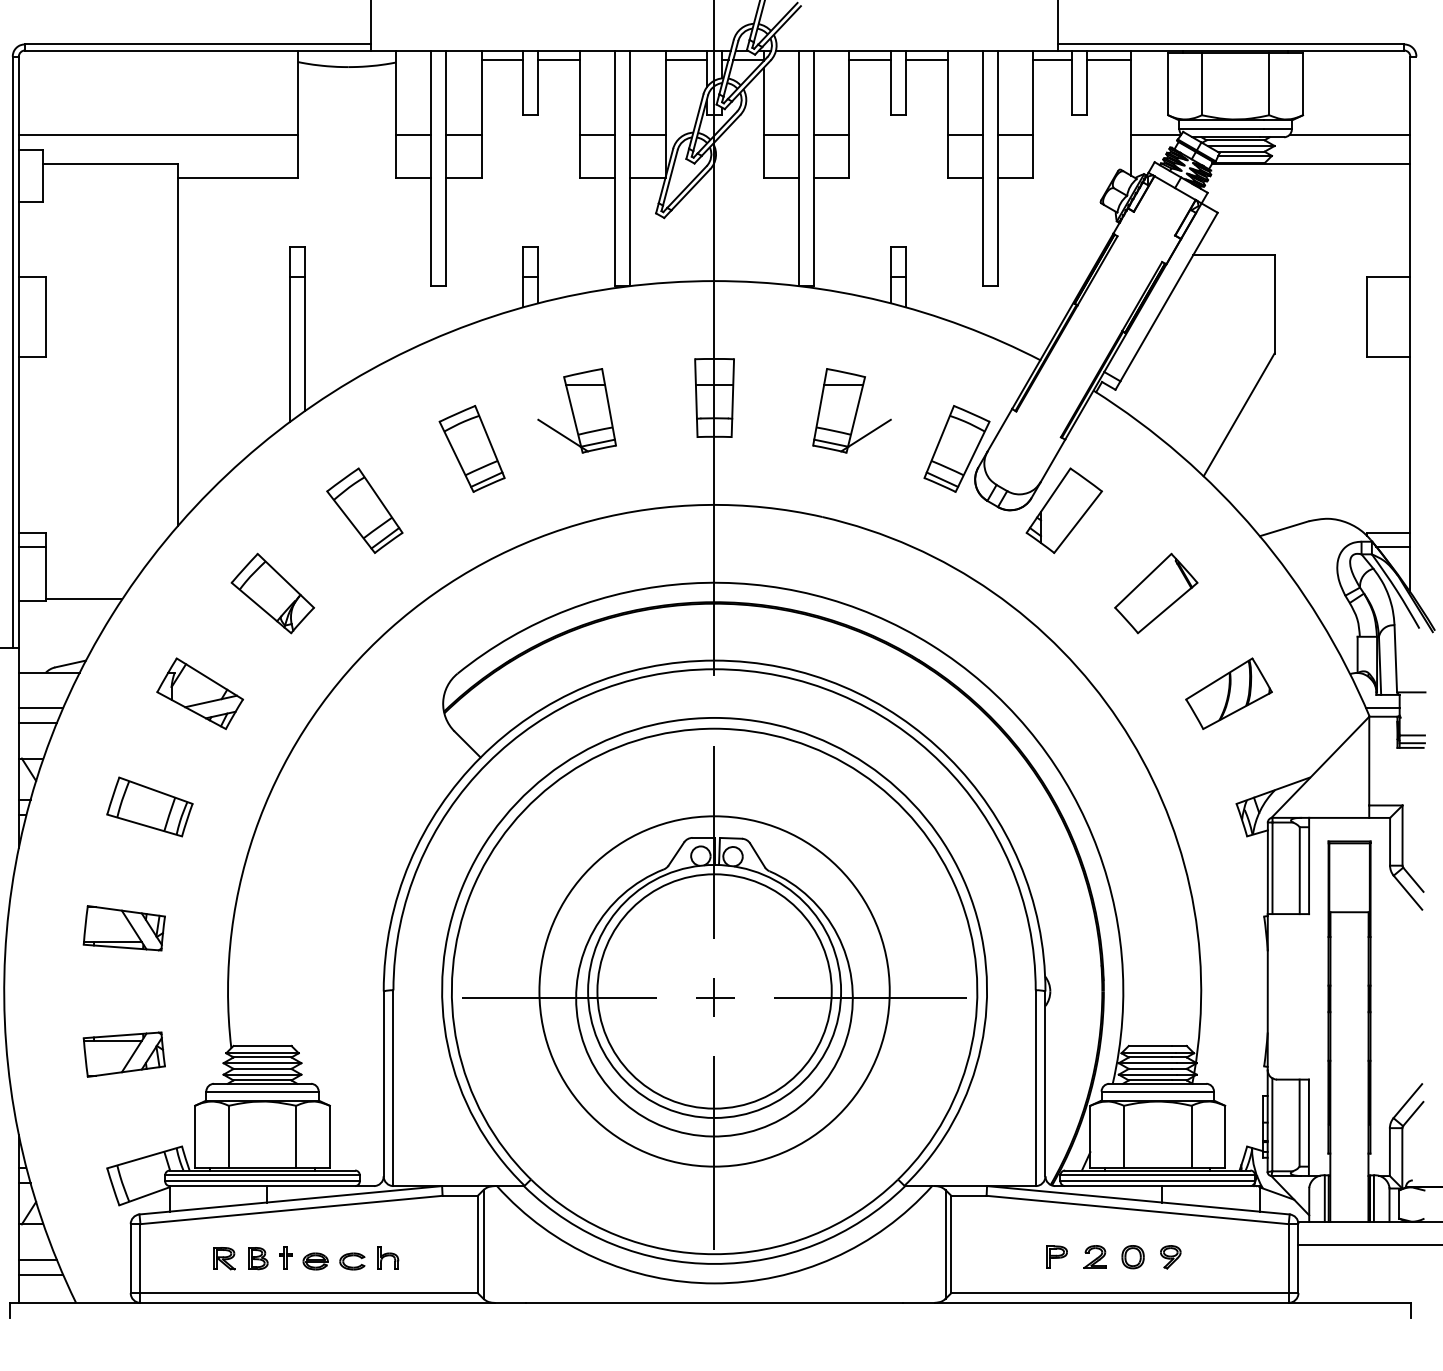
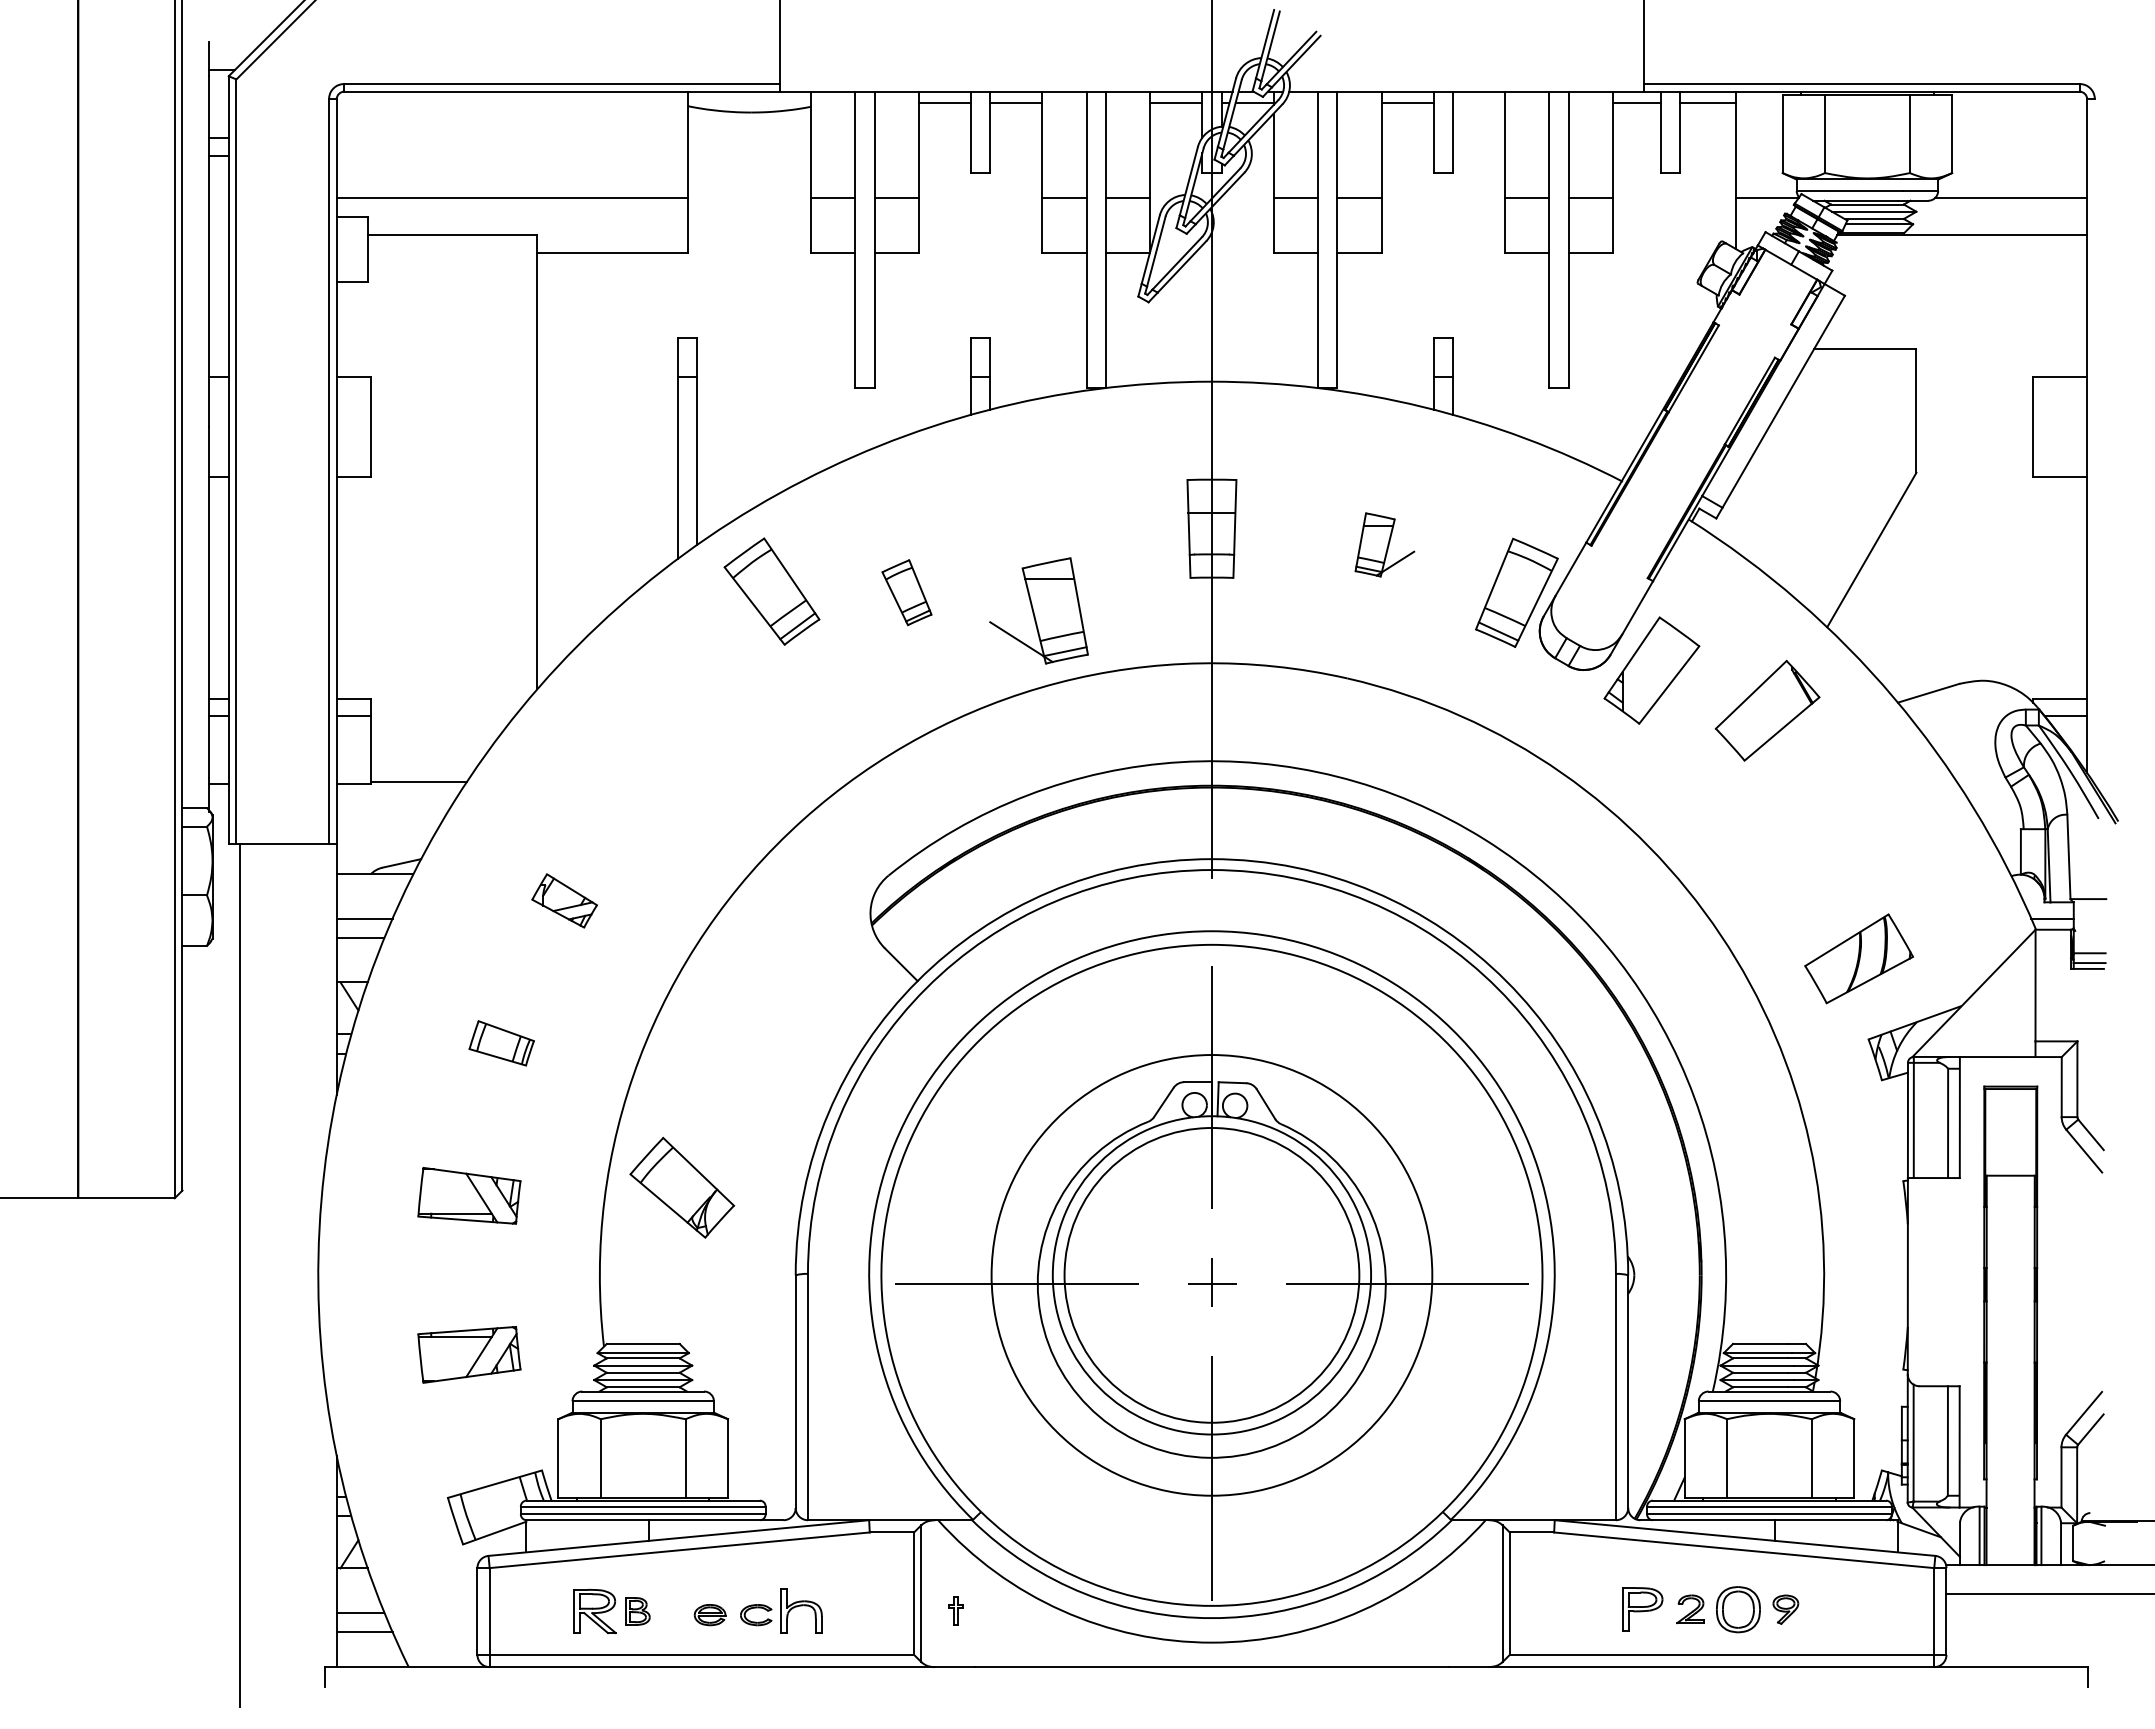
line: (926, 59) -> (1478, 103), removed
part: (576, 410) -> (1038, 610), moved
part: (851, 410) -> (1384, 544), size x0.6
part: (471, 448) -> (906, 592), size x0.6
part: (364, 510) -> (771, 591), moved
part: (273, 593) -> (682, 1187), moved
part: (1156, 593) -> (1767, 710), moved
part: (199, 693) -> (564, 900), size x0.6
part: (1228, 693) -> (1858, 958), moved
part: (149, 807) -> (501, 1043), size x0.6
part: (285, 1257) -> (955, 1610), moved
part: (387, 1257) -> (800, 1610), size x1.6
part: (1057, 1257) -> (1643, 1609), size x1.6
part: (1133, 1257) -> (1738, 1609), size x1.6
part: (224, 1258) -> (595, 1611), size x1.6

